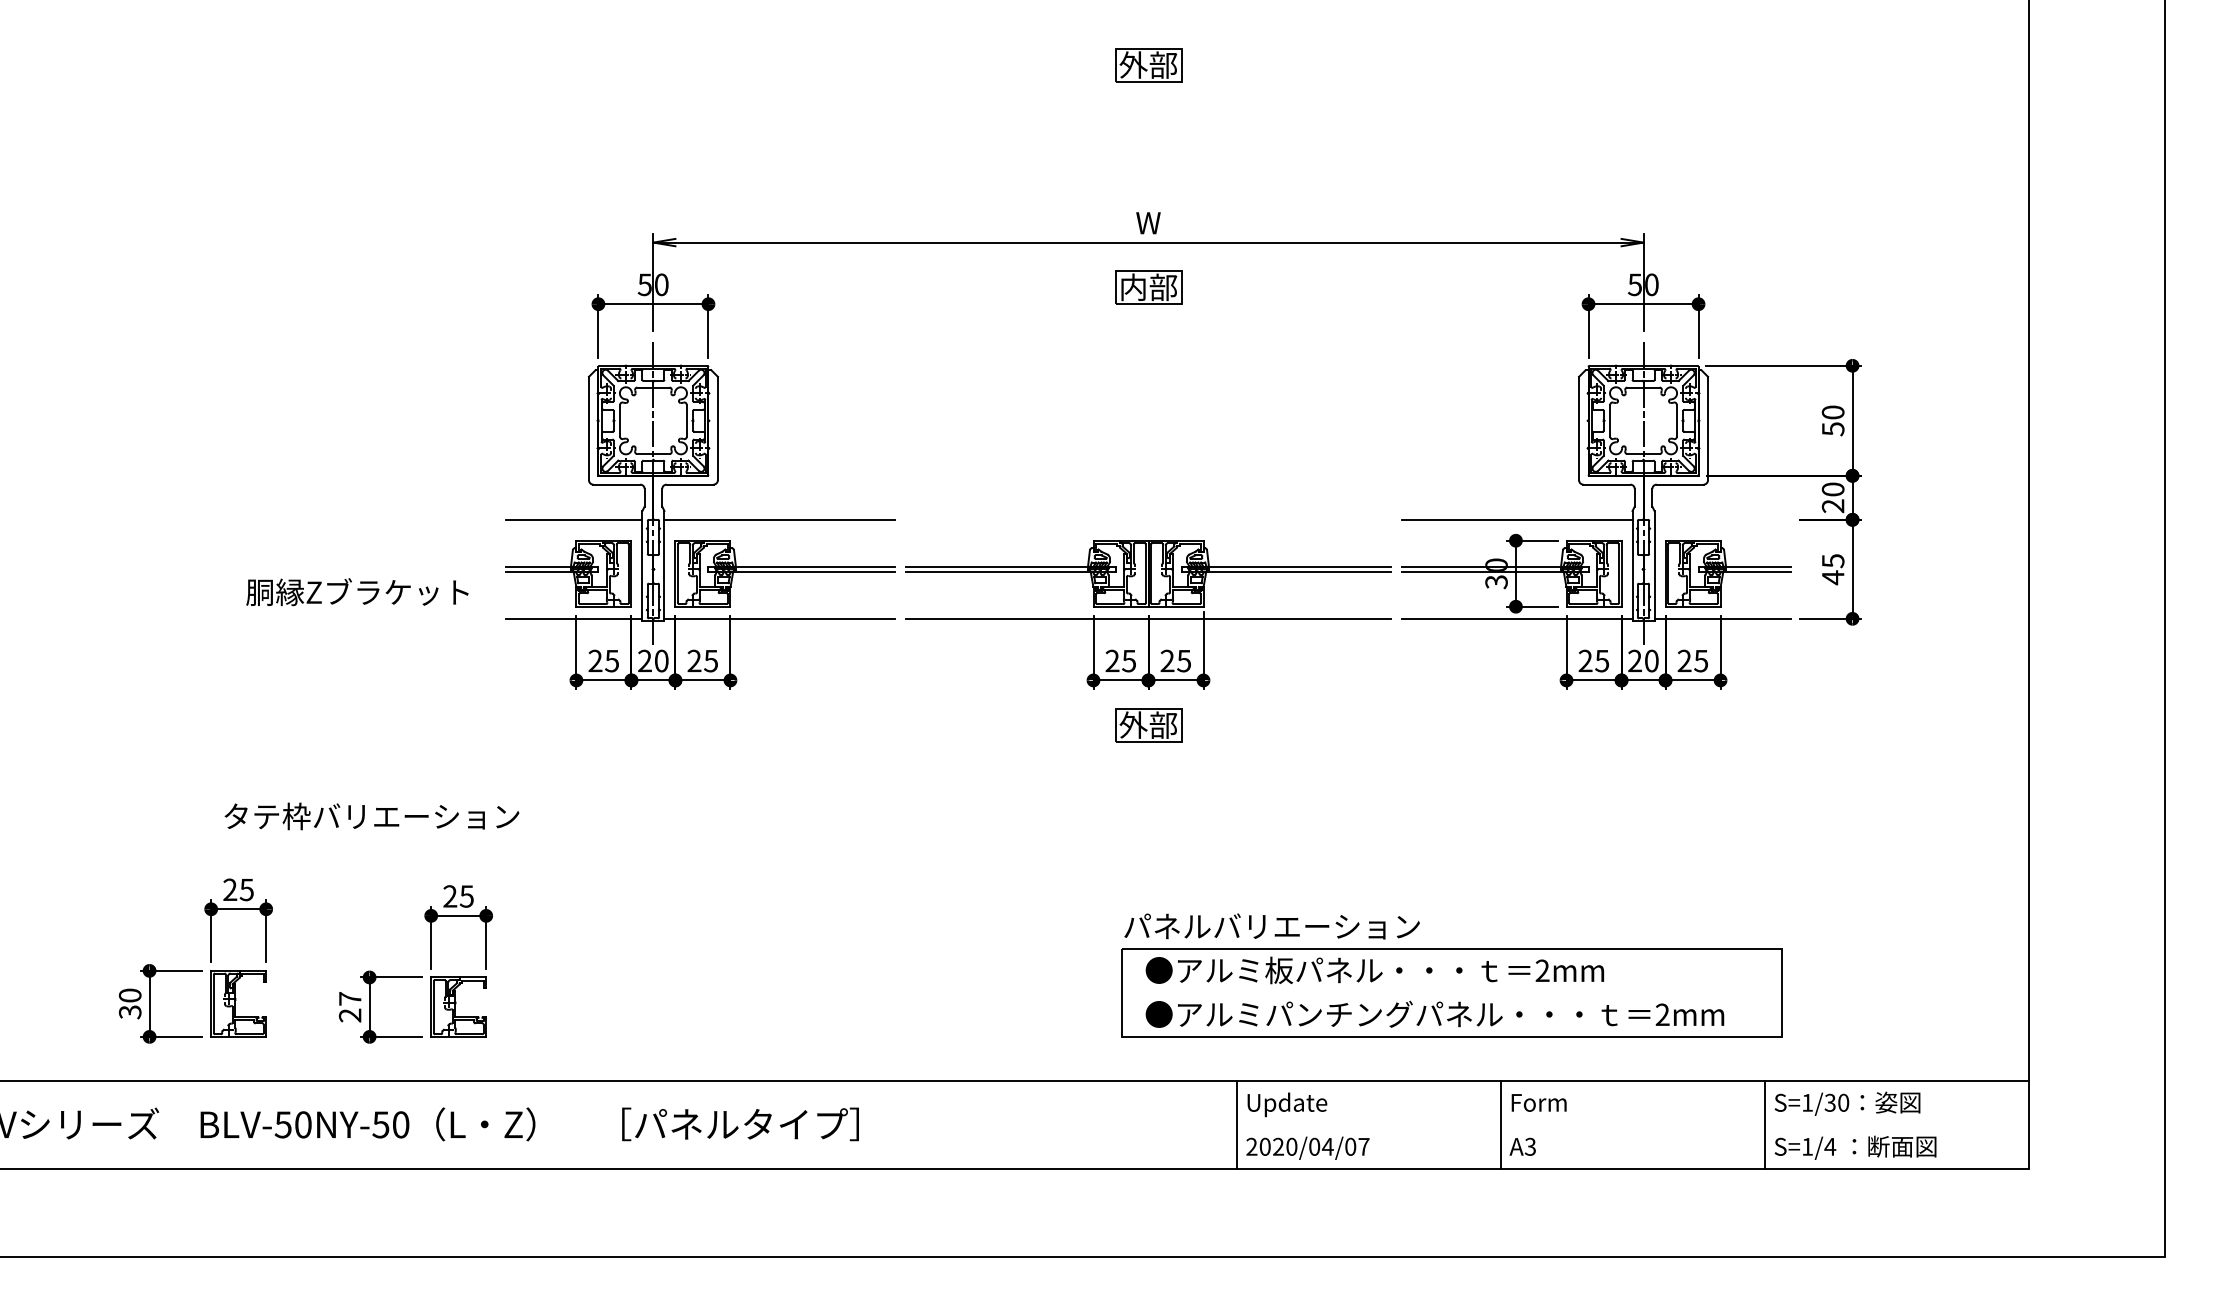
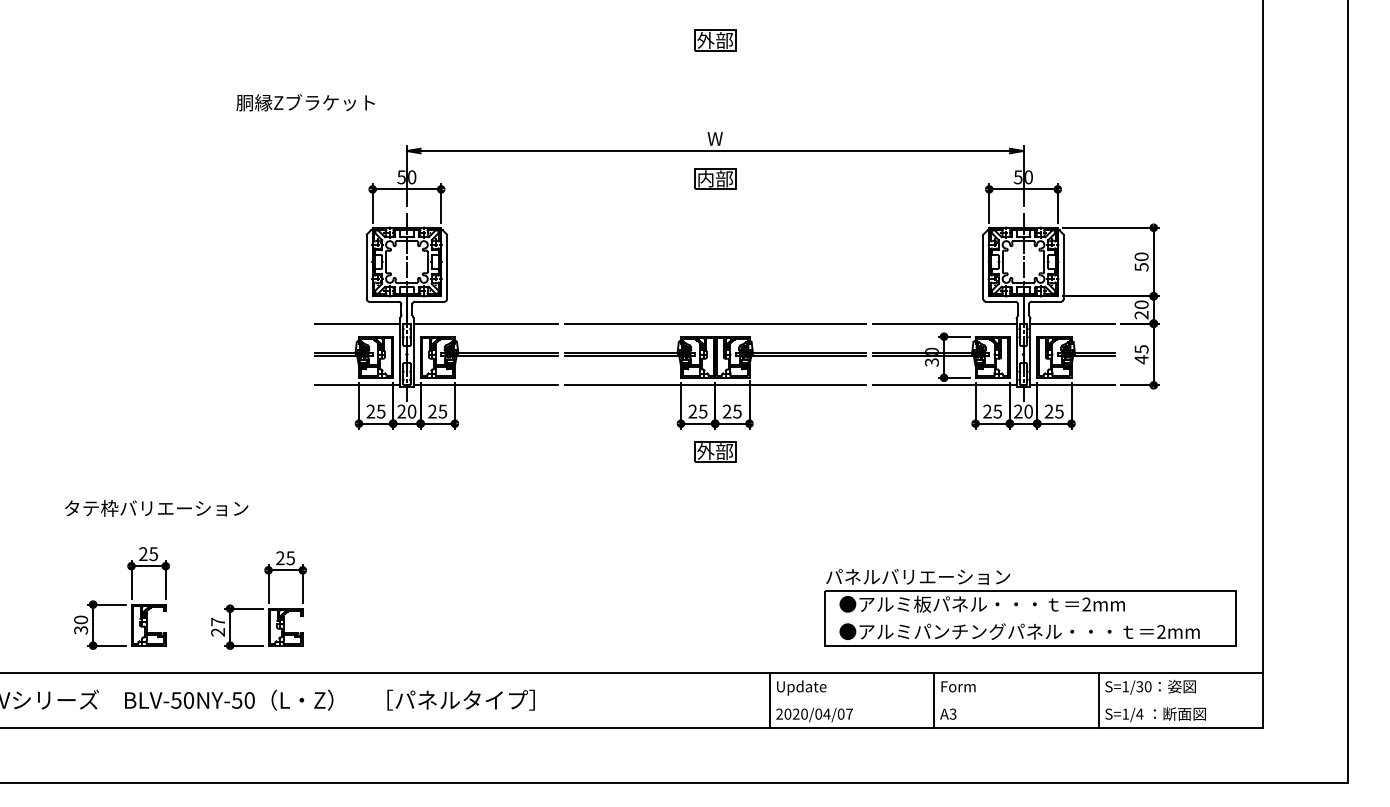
line: (1147, 519) -> (714, 323), added
line: (1722, 519) -> (1072, 323), added
text: (357, 591) -> (305, 102), moved
text: (371, 814) -> (156, 507), moved
part: (1452, 975) -> (1030, 607), moved

